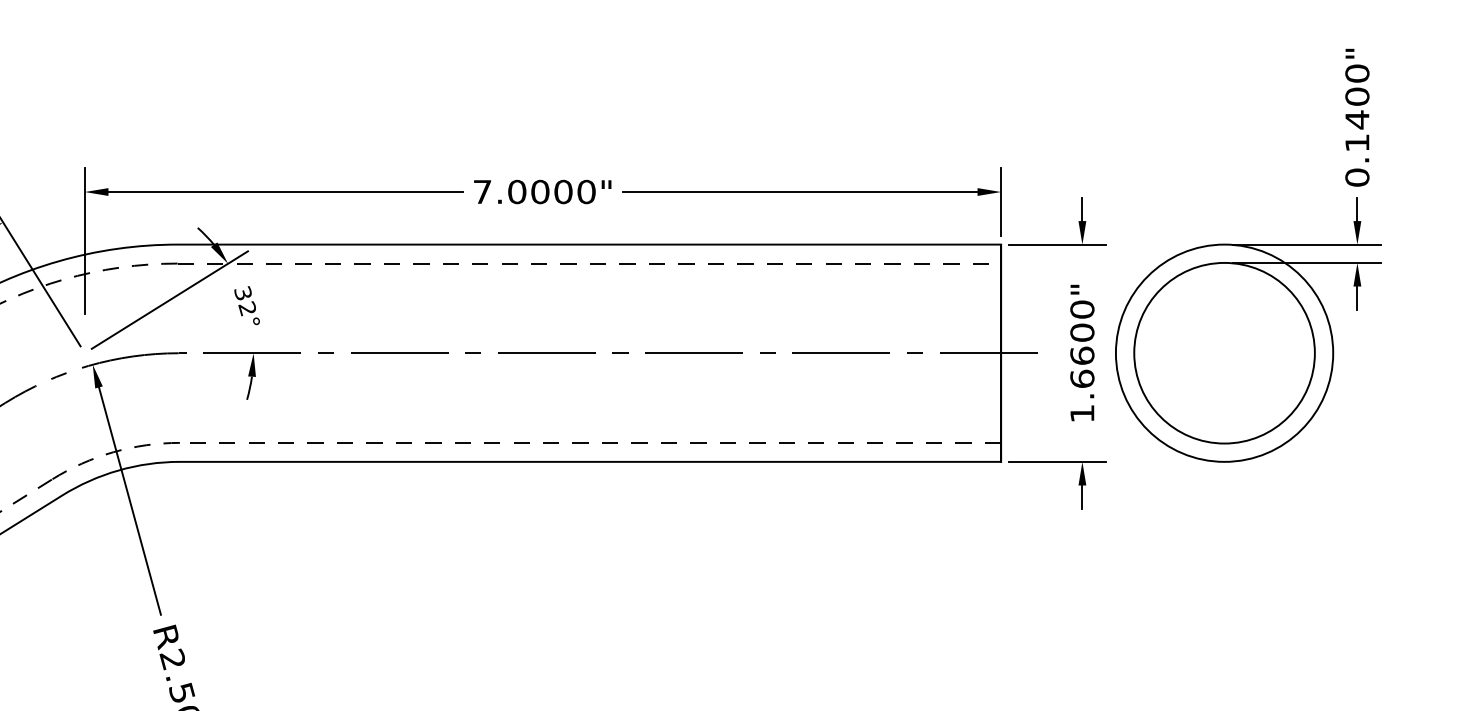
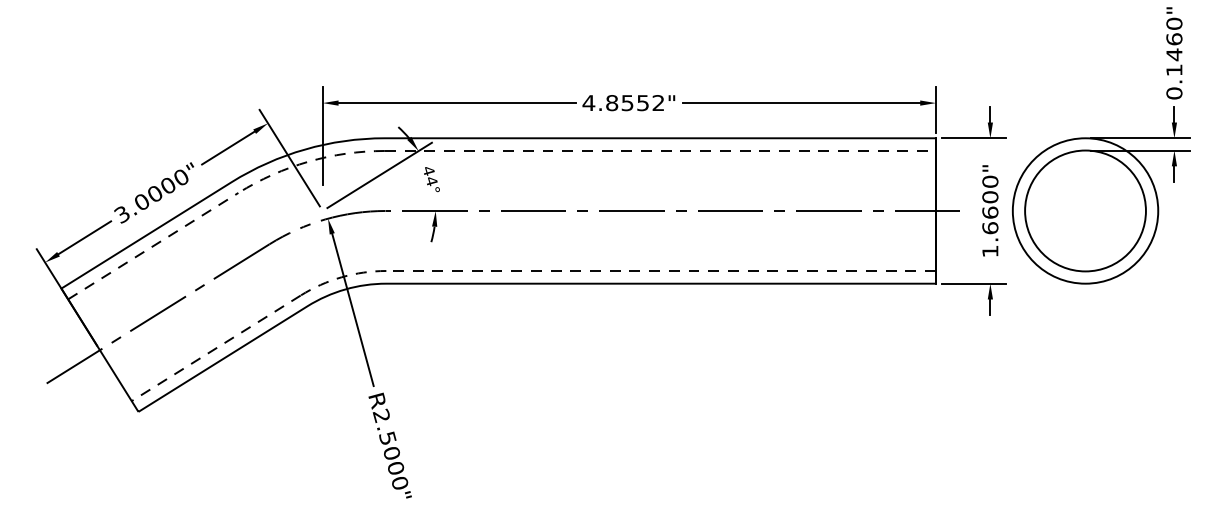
text: (1357, 97) -> (1174, 39), 0.1400" -> 0.1460"
text: (534, 192) -> (623, 103), 7.0000" -> 4.8552"
text: (244, 301) -> (429, 176), 32° -> 44°

